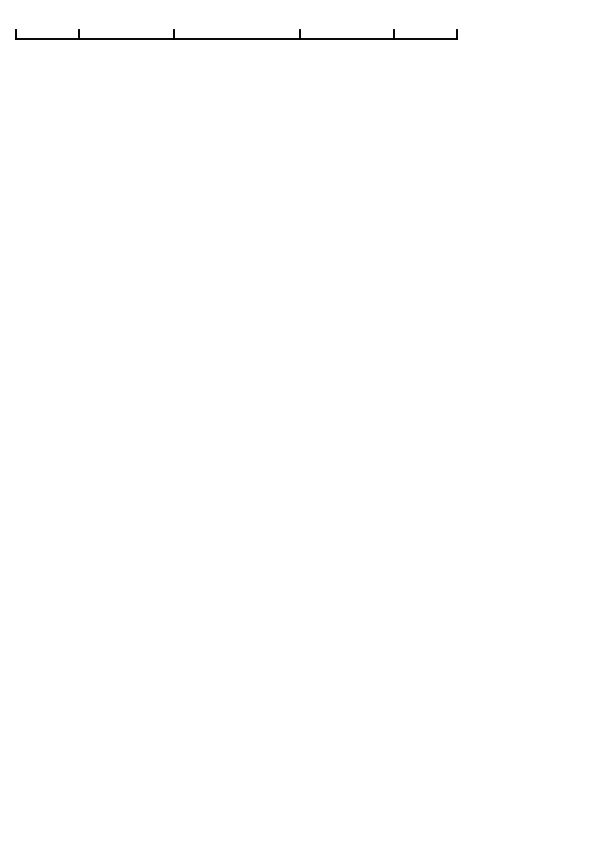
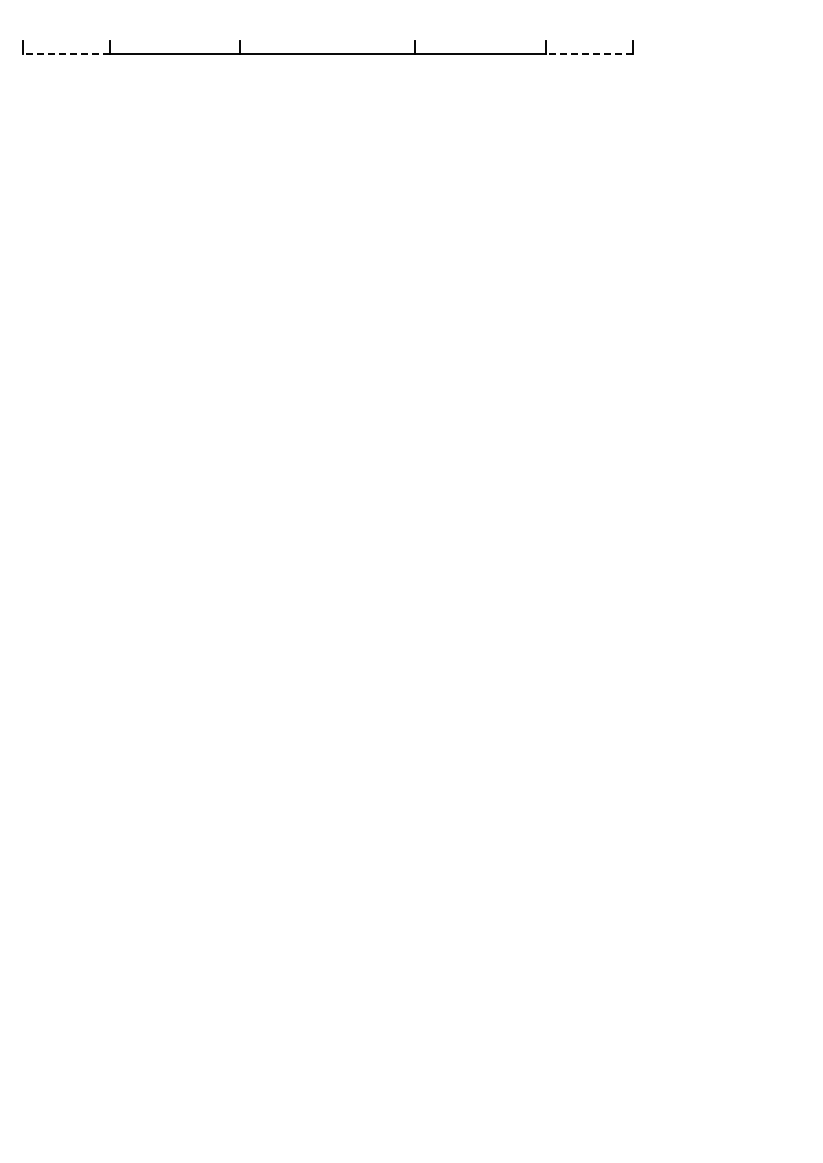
line: (48, 39) -> (66, 54), solid -> dashed
line: (426, 39) -> (589, 54), solid -> dashed

